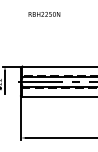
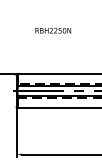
text: (44, 14) -> (53, 30), moved

